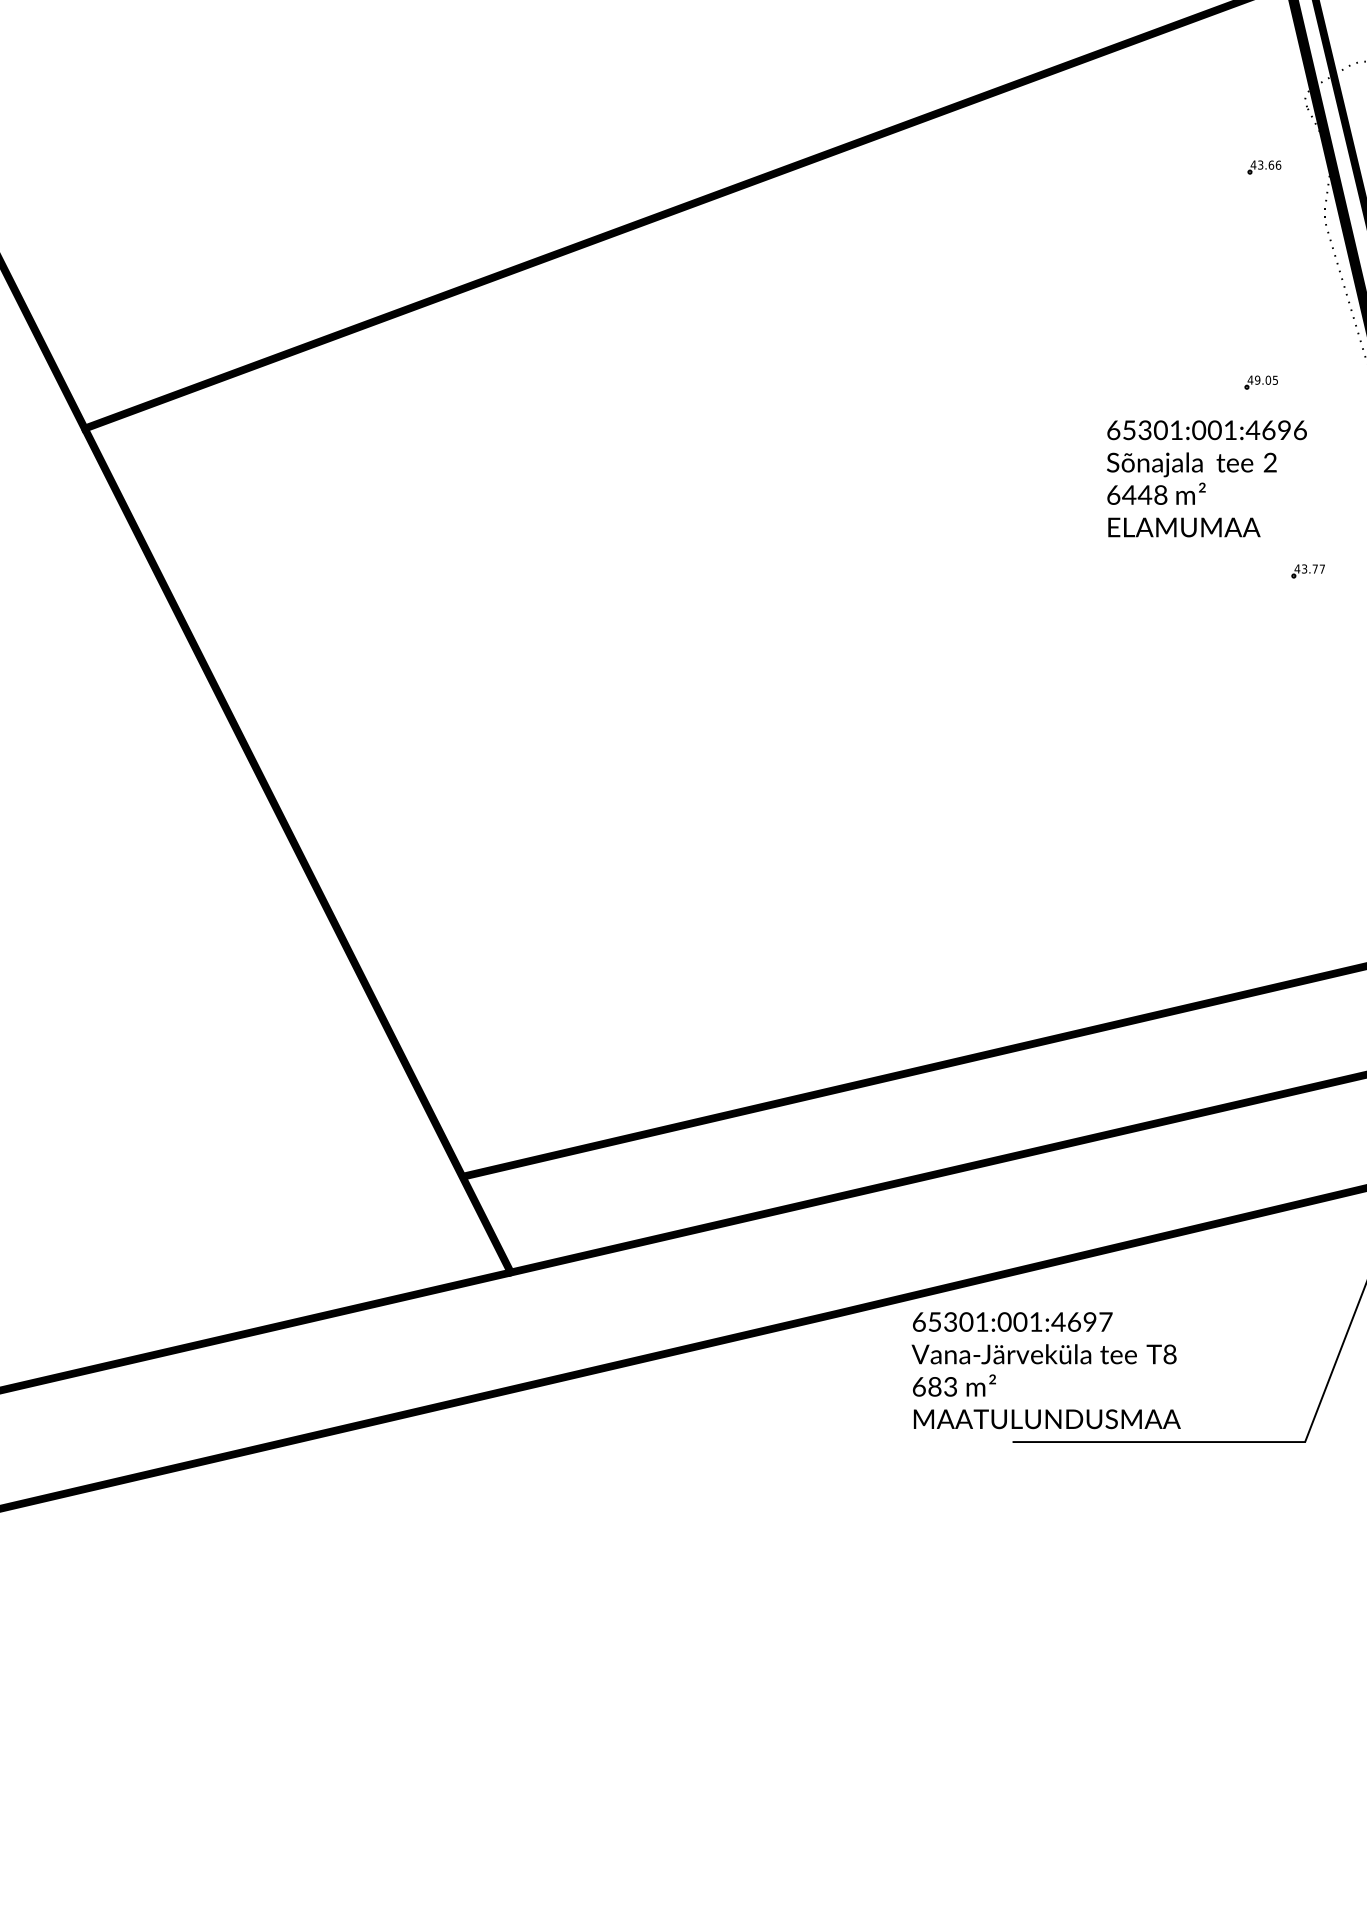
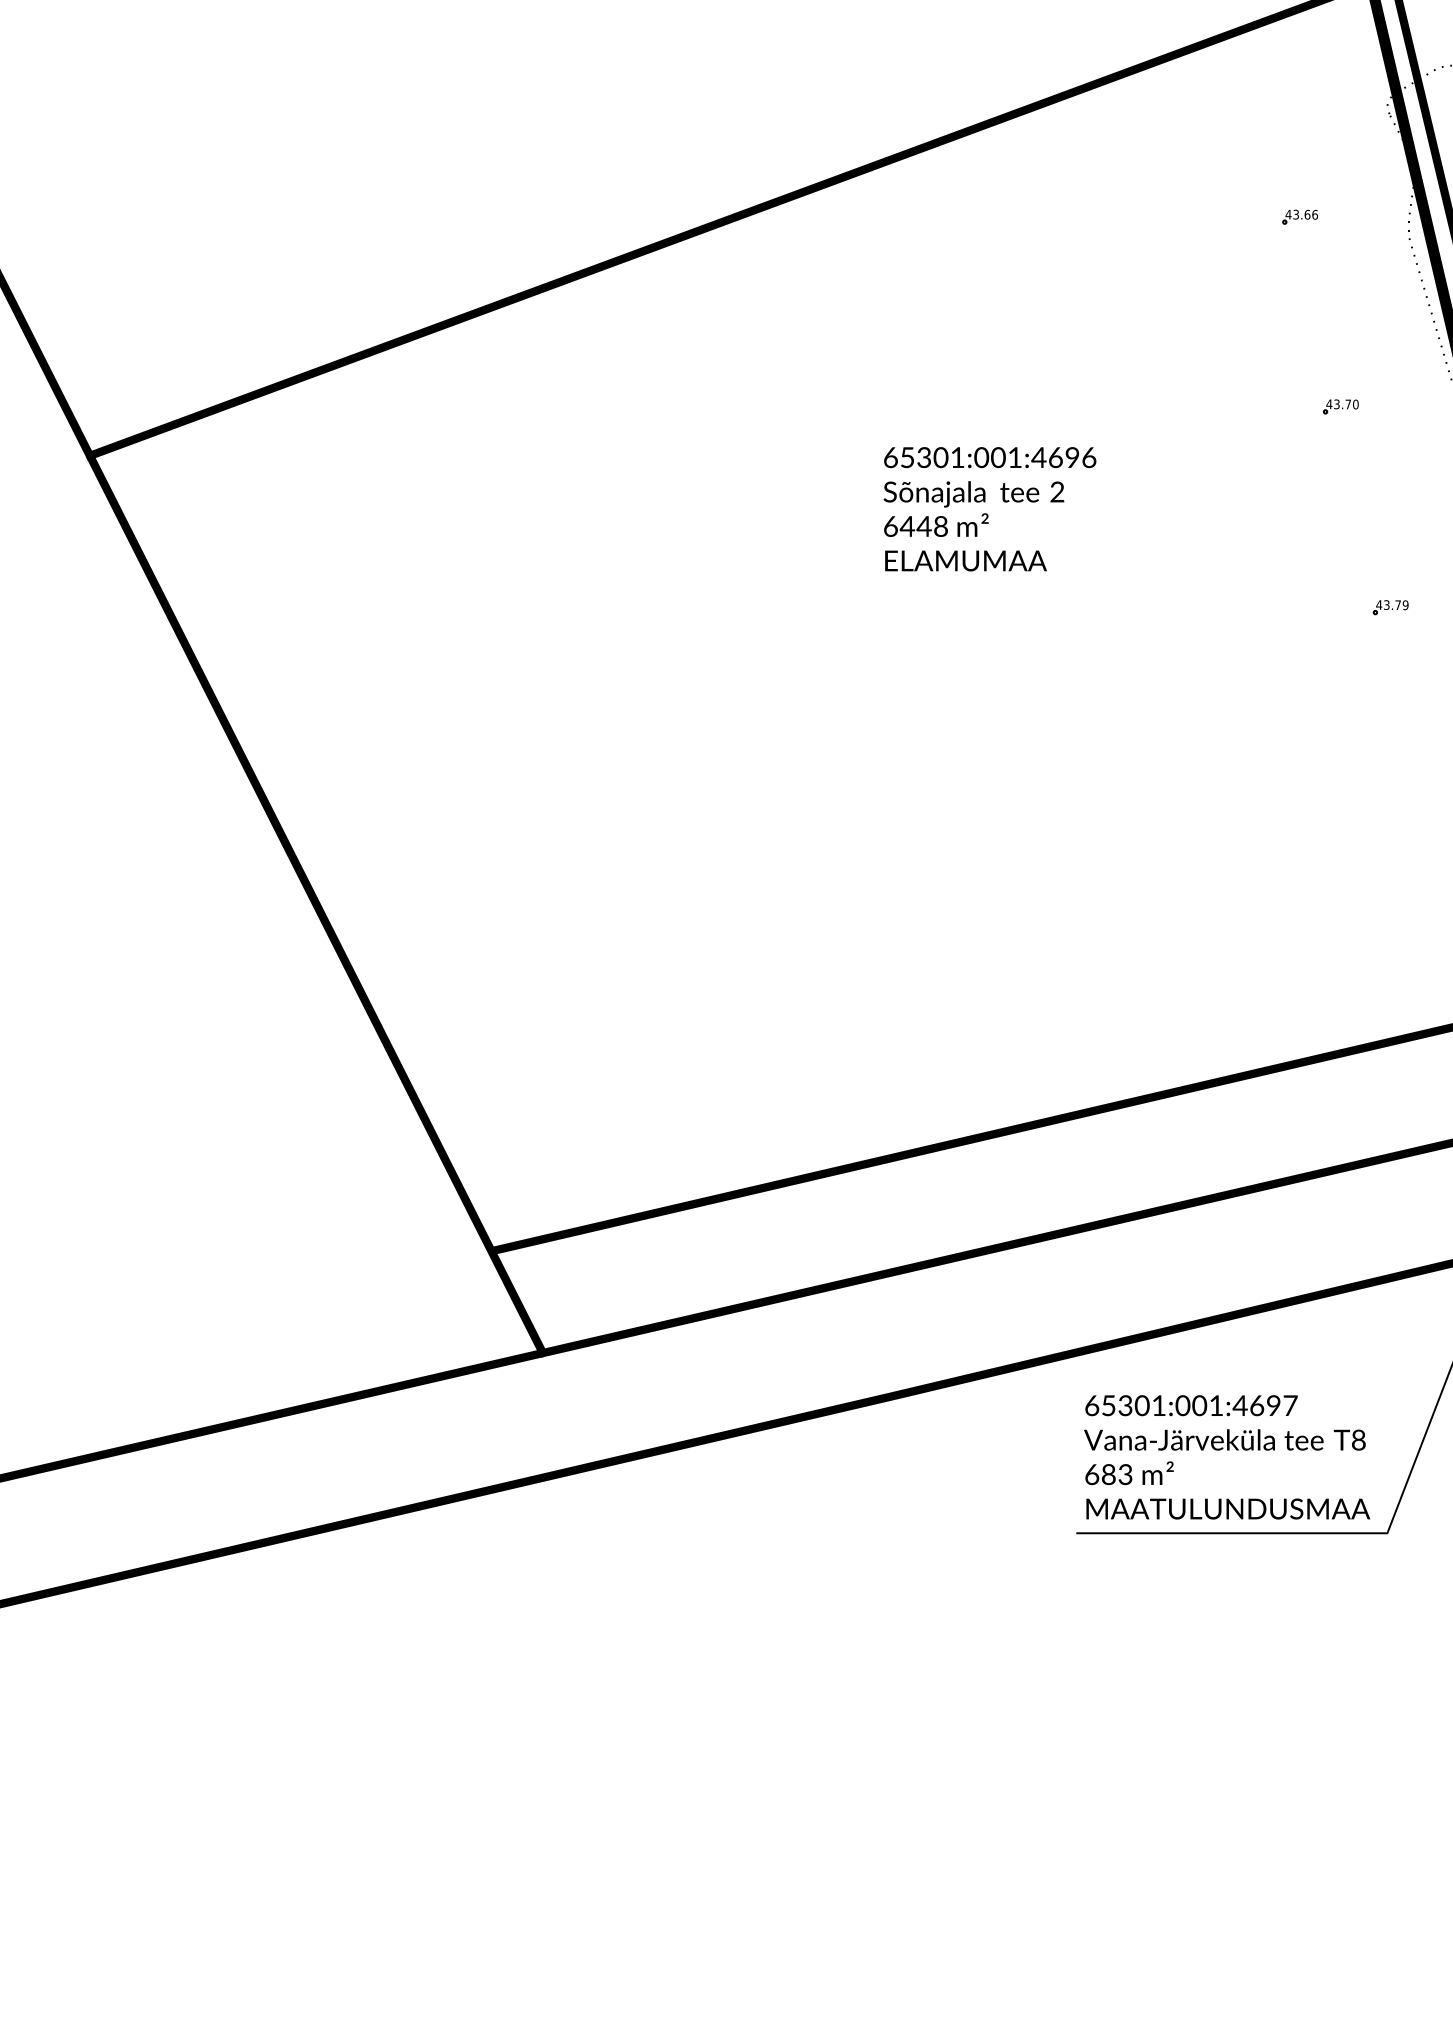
part: (1263, 166) -> (1299, 216), moved
text: (1266, 380) -> (1346, 404), 49.05 -> 43.70
text: (1206, 479) -> (989, 509), moved
text: (1322, 569) -> (1405, 605), 43.77 -> 43.79
text: (1046, 1370) -> (1227, 1457), moved

